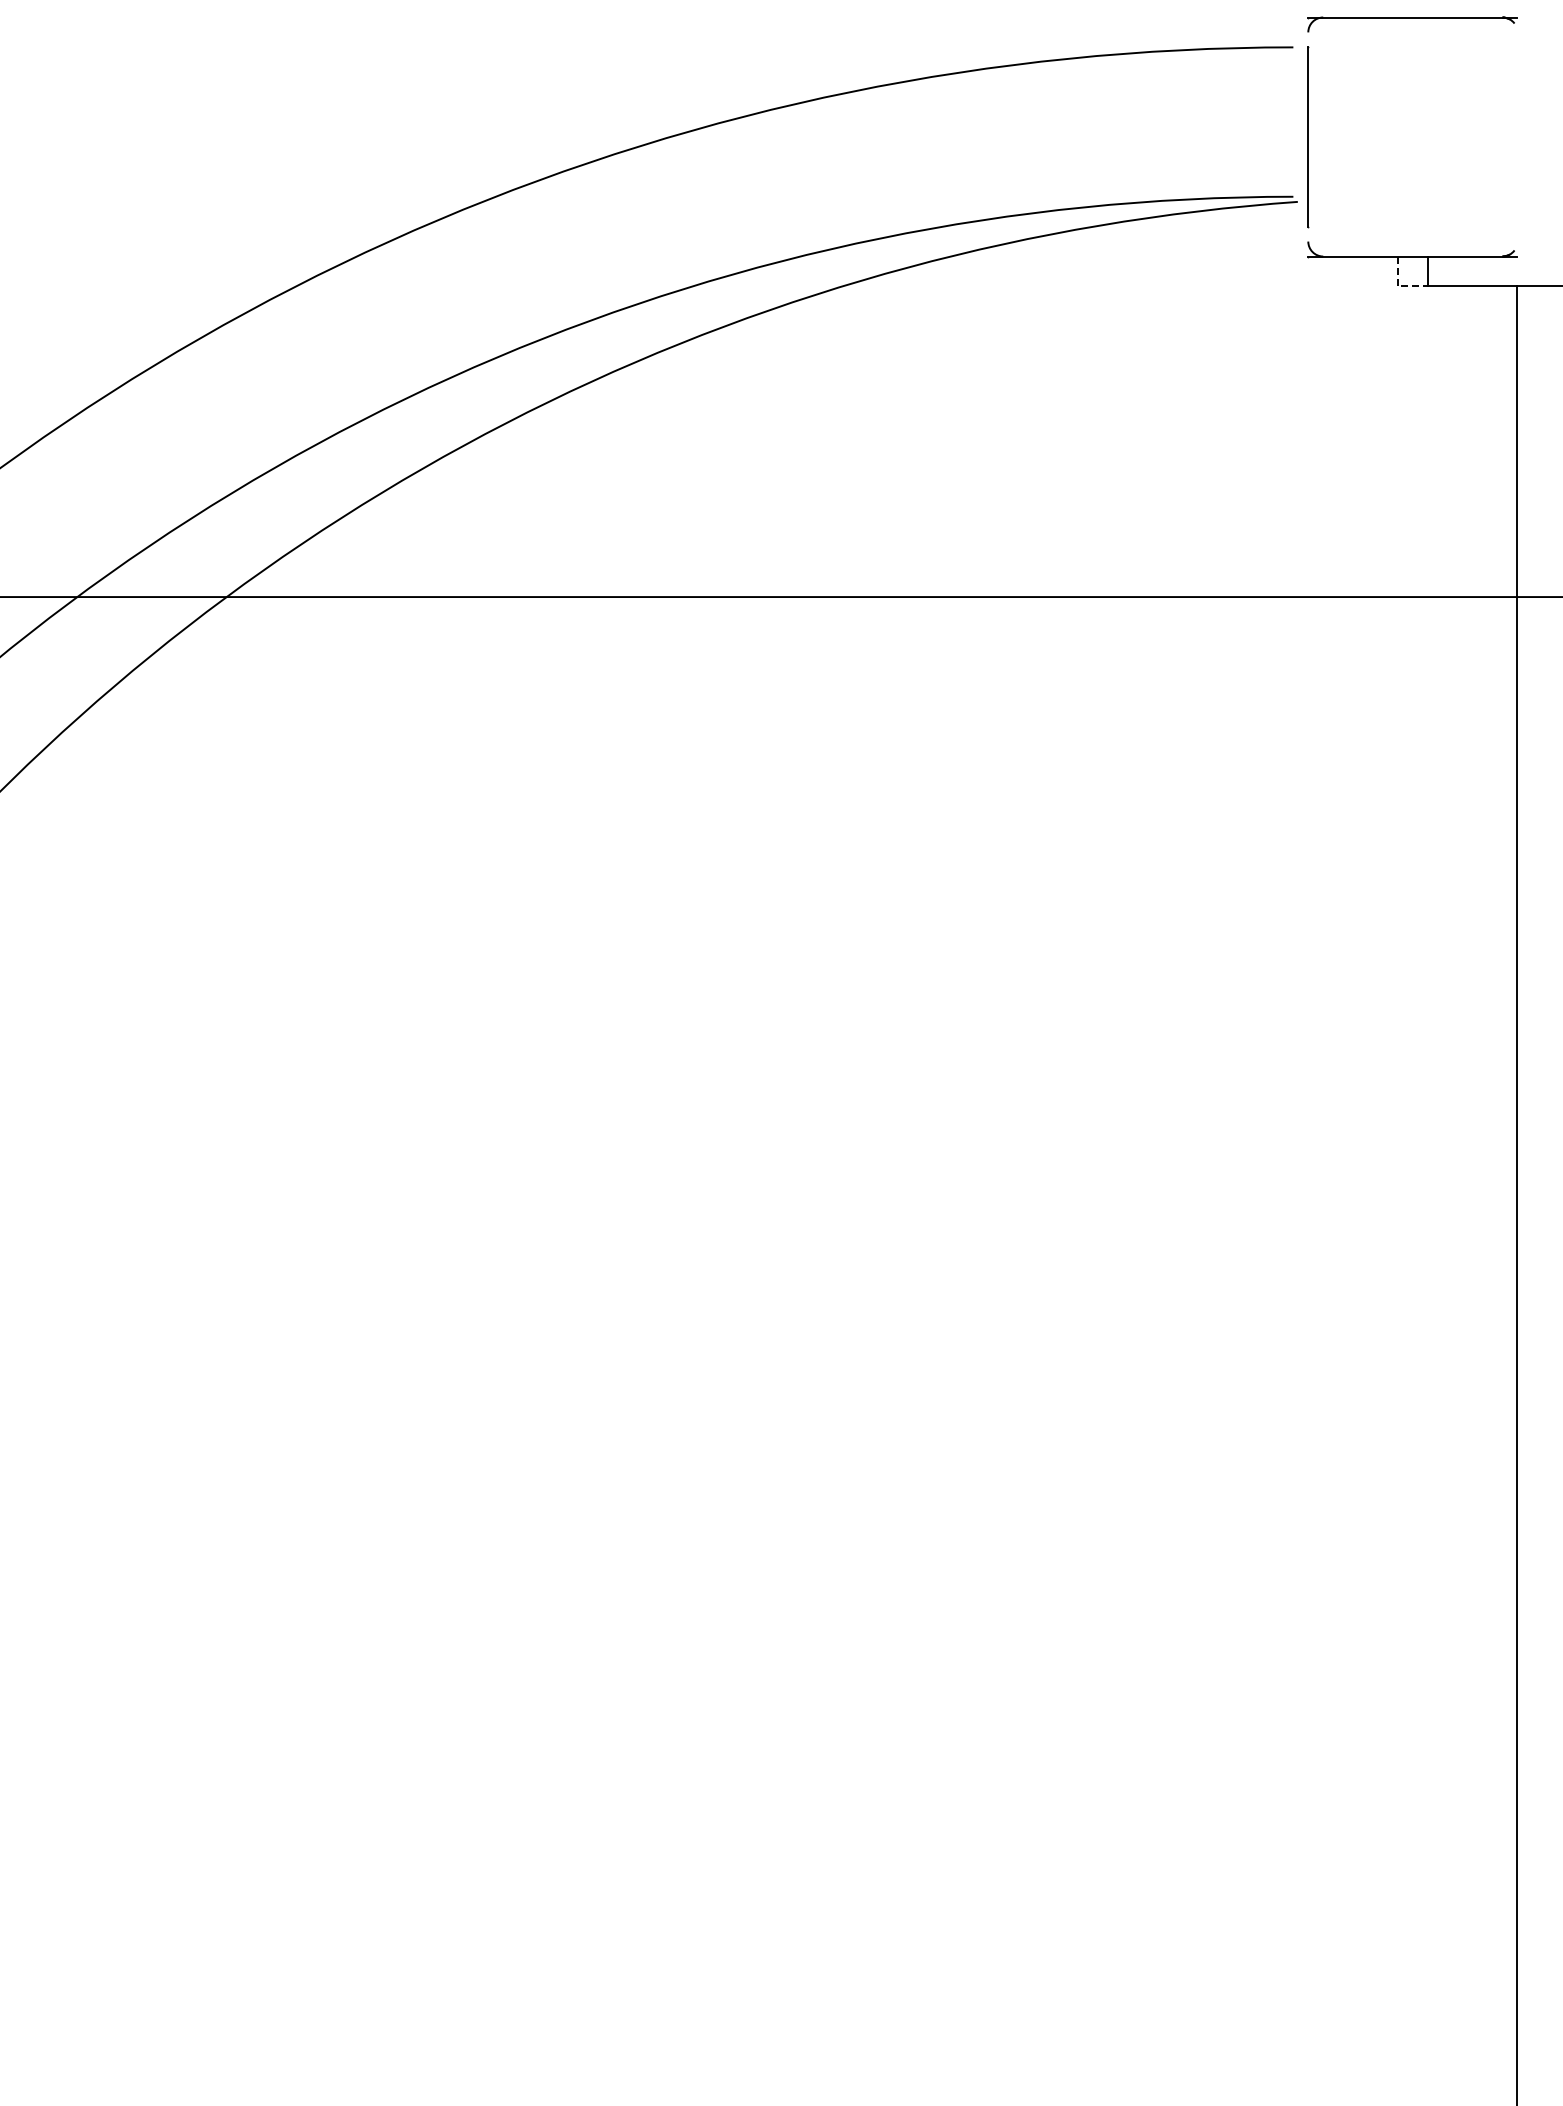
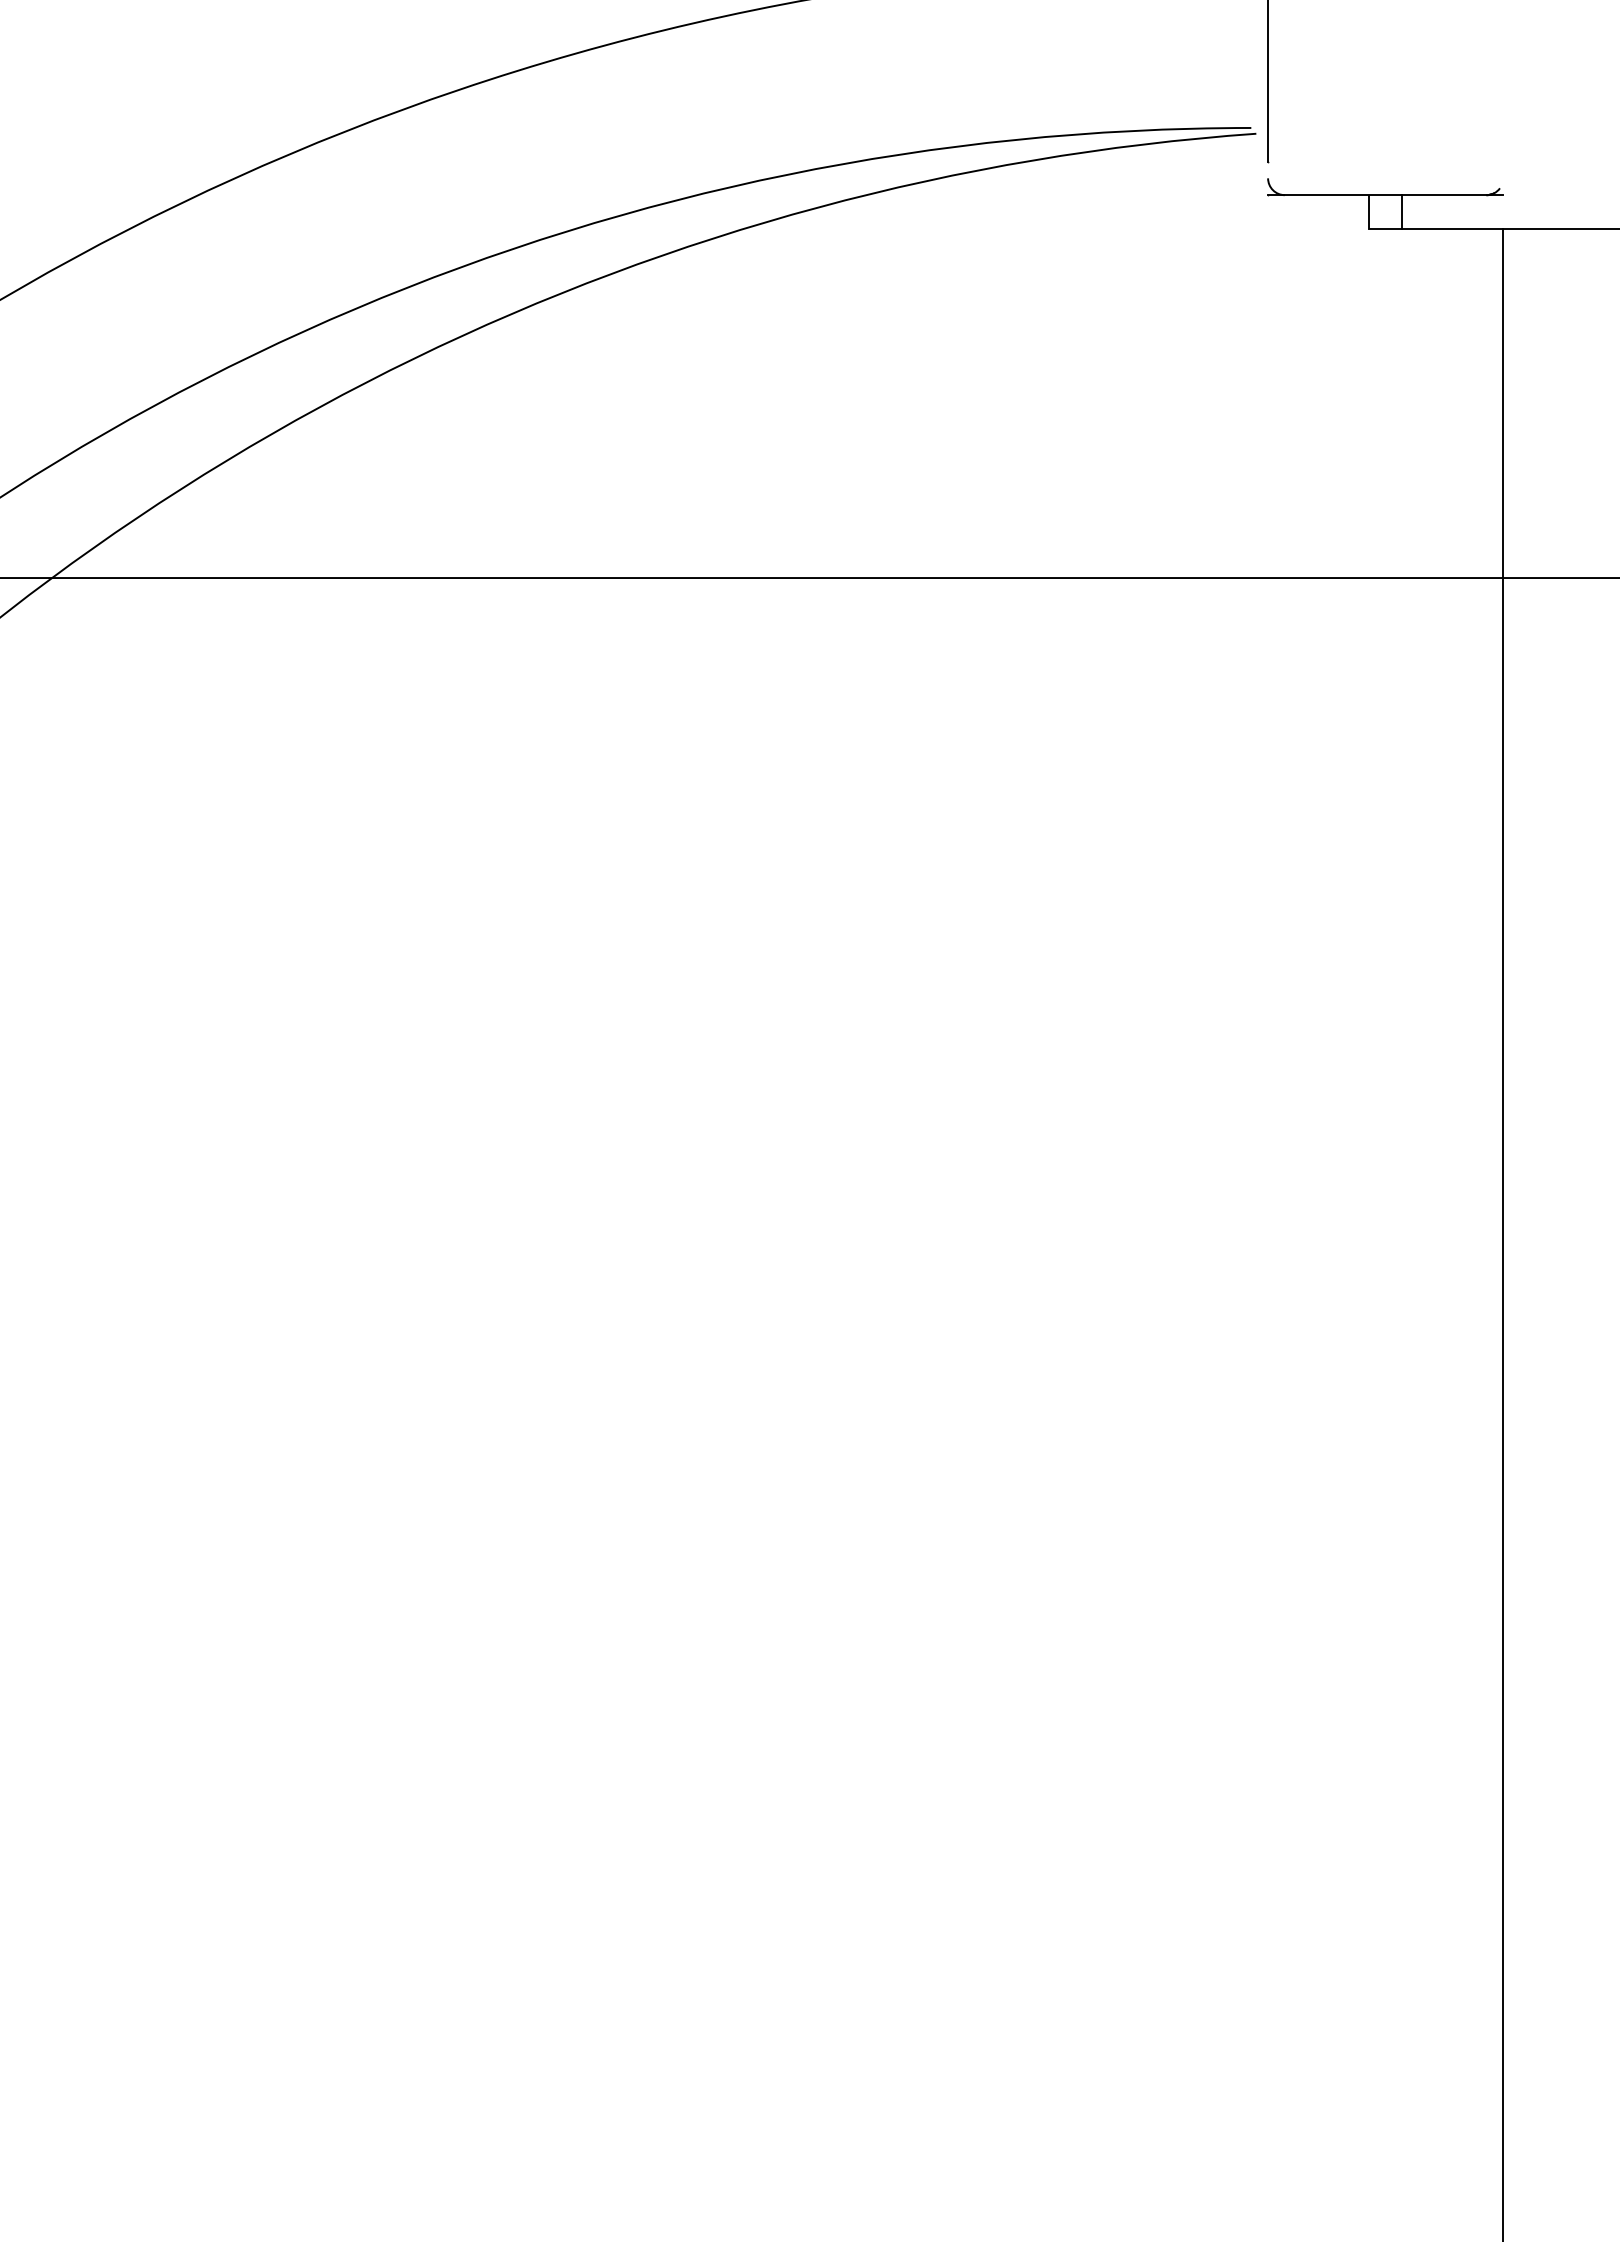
line: (1397, 286) -> (1368, 228), dashed -> solid

